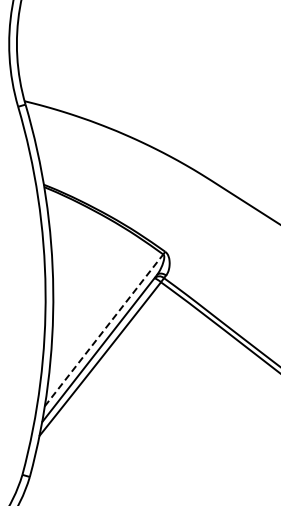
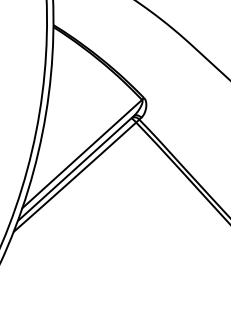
line: (104, 330) -> (82, 154), dashed -> solid

